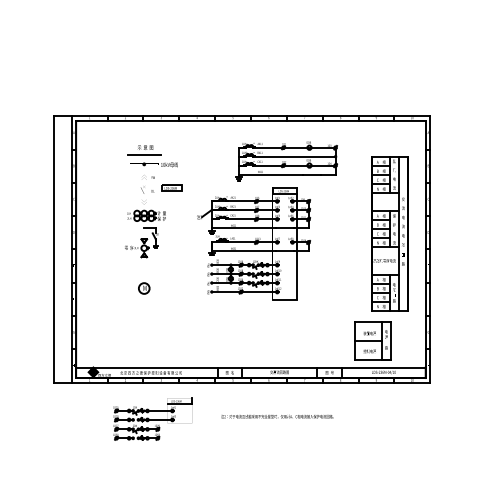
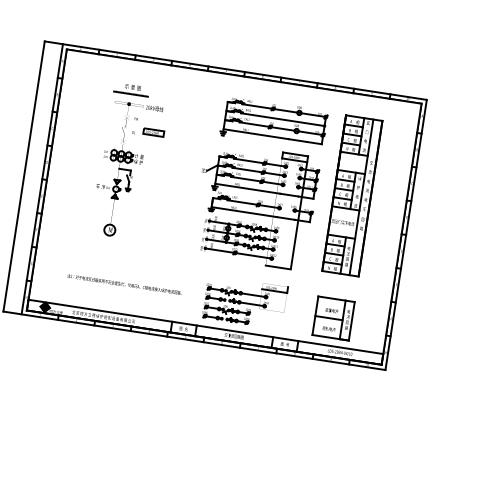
part: (389, 233) -> (352, 195), moved
part: (253, 243) -> (255, 205), moved
text: (277, 416) -> (124, 284), moved
part: (152, 418) -> (244, 301), moved

